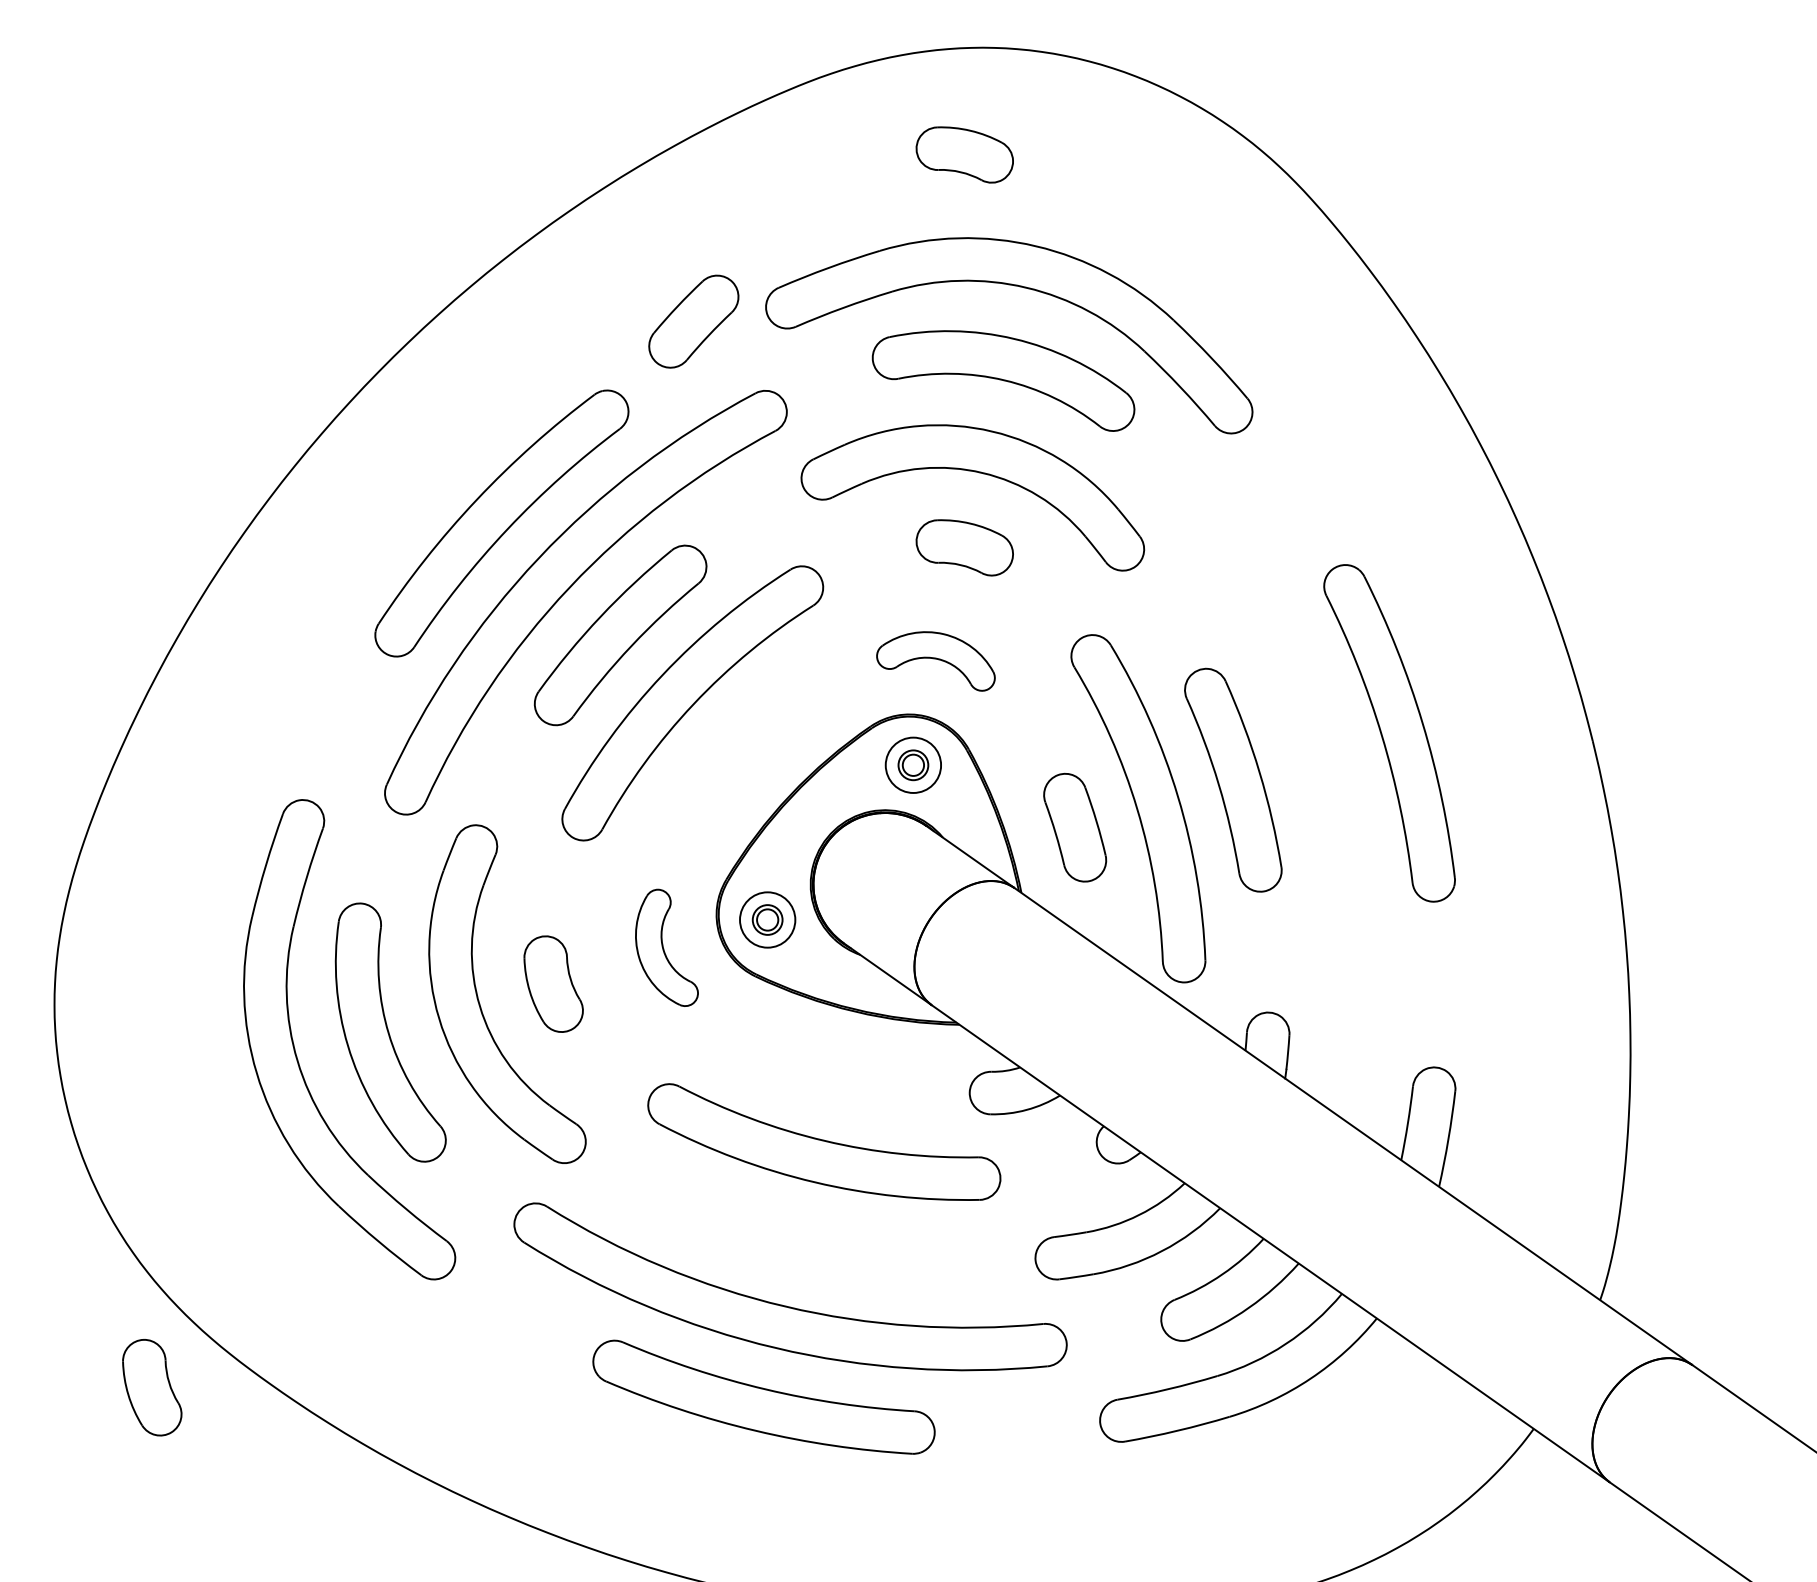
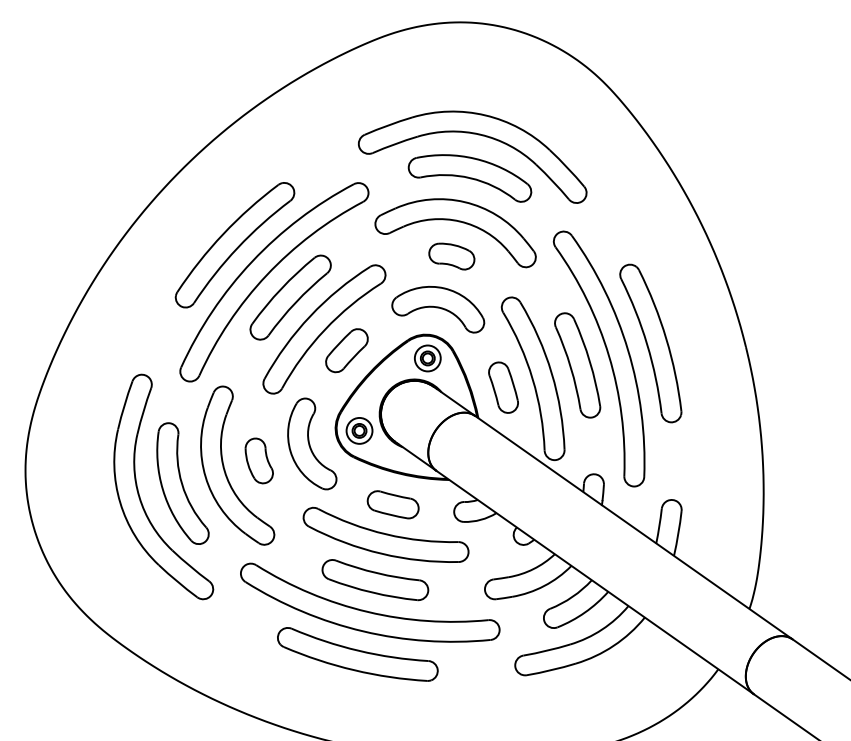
part: (964, 154) -> (451, 72), removed
part: (692, 321) -> (346, 350), moved
part: (936, 660) -> (438, 309), size x1.67
part: (1297, 758) -> (607, 355), added
part: (667, 946) -> (312, 443), size x1.67
part: (838, 1077) -> (392, 504), added
part: (801, 1239) -> (375, 580), added
part: (150, 1386) -> (70, 649), removed

